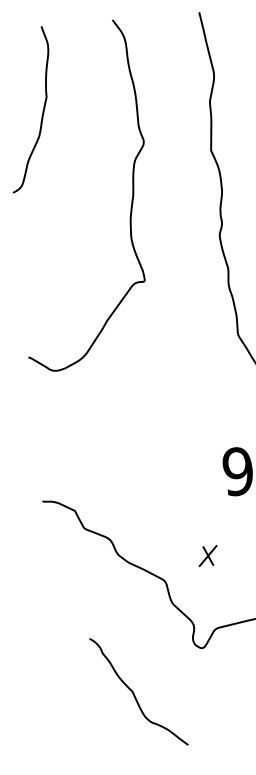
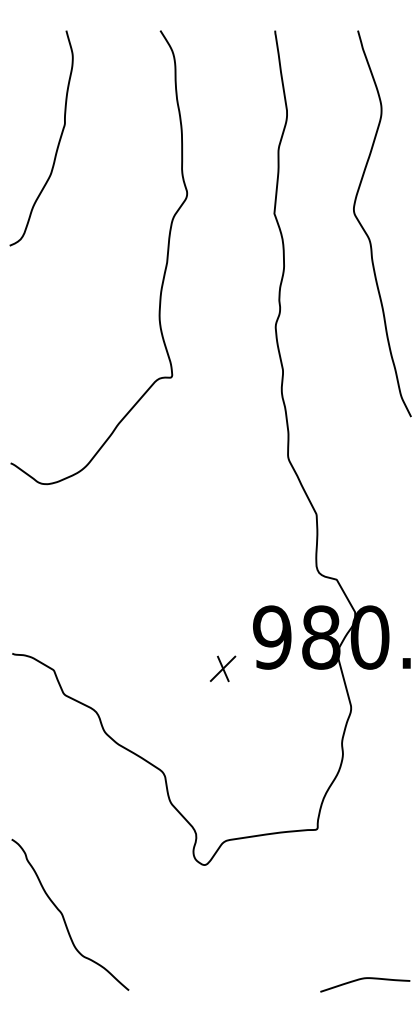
part: (208, 555) -> (223, 668), moved
curve: (134, 694) -> (64, 917), moved

